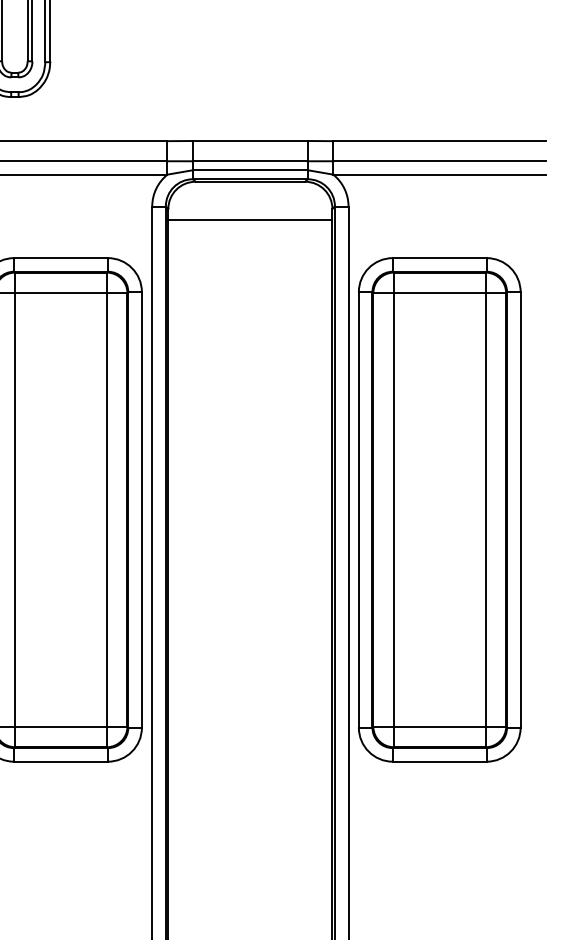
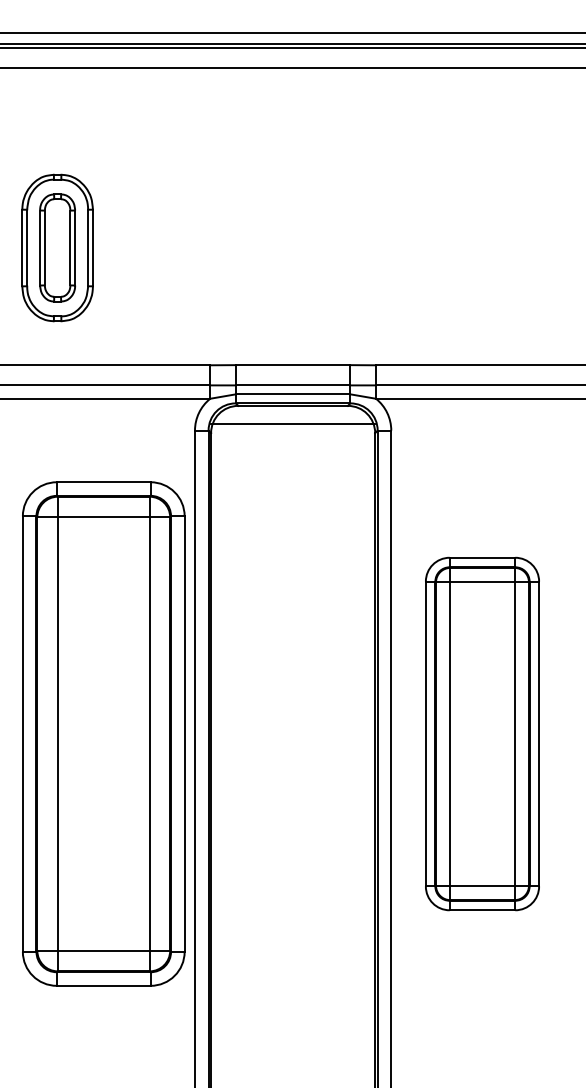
line: (250, 220) -> (293, 424), moved
part: (439, 509) -> (482, 733), size x0.7

